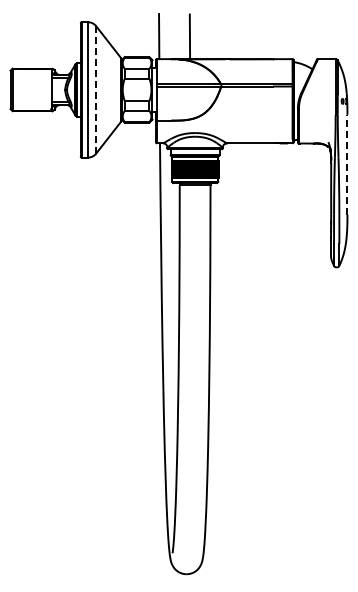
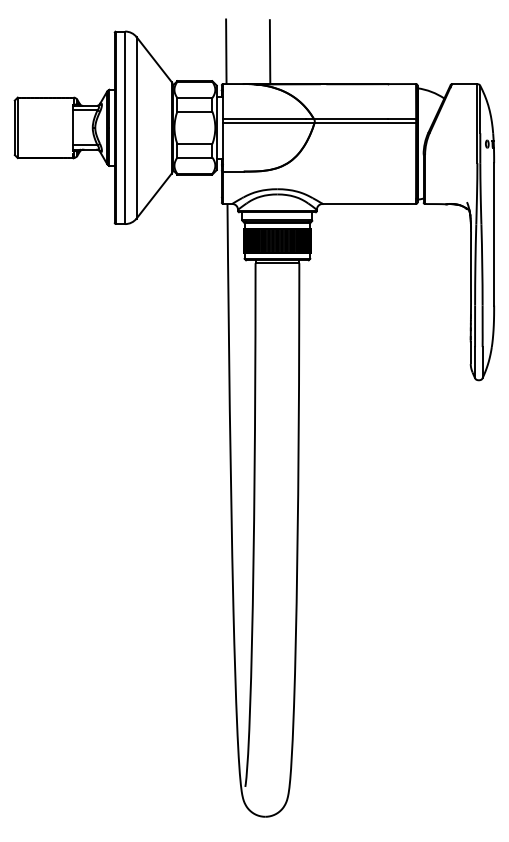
line: (96, 89) -> (137, 127), dashed -> solid
line: (347, 164) -> (494, 233), dashed -> solid

